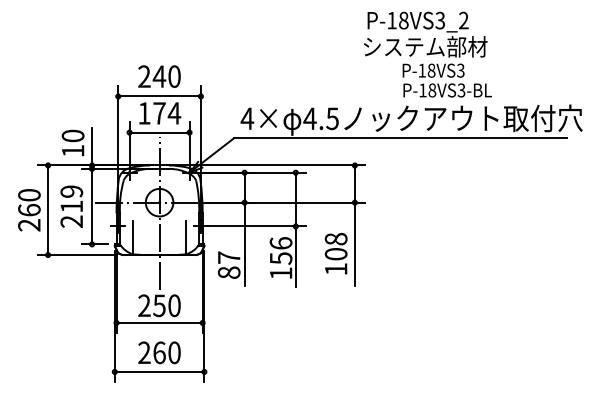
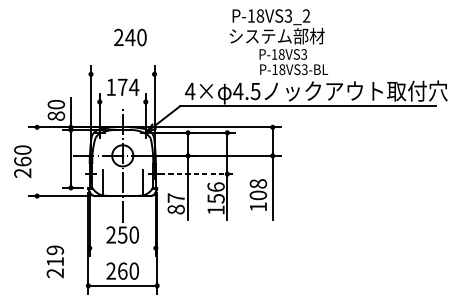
text: (427, 54) -> (278, 42), moved
text: (159, 76) -> (130, 37), moved
line: (159, 96) -> (122, 74), removed
line: (159, 132) -> (122, 101), removed
text: (72, 150) -> (55, 115), 10 -> 80
text: (71, 206) -> (55, 261), moved
line: (48, 210) -> (37, 161), removed
line: (257, 226) -> (197, 174), solid -> dashed
line: (159, 322) -> (122, 247), removed

